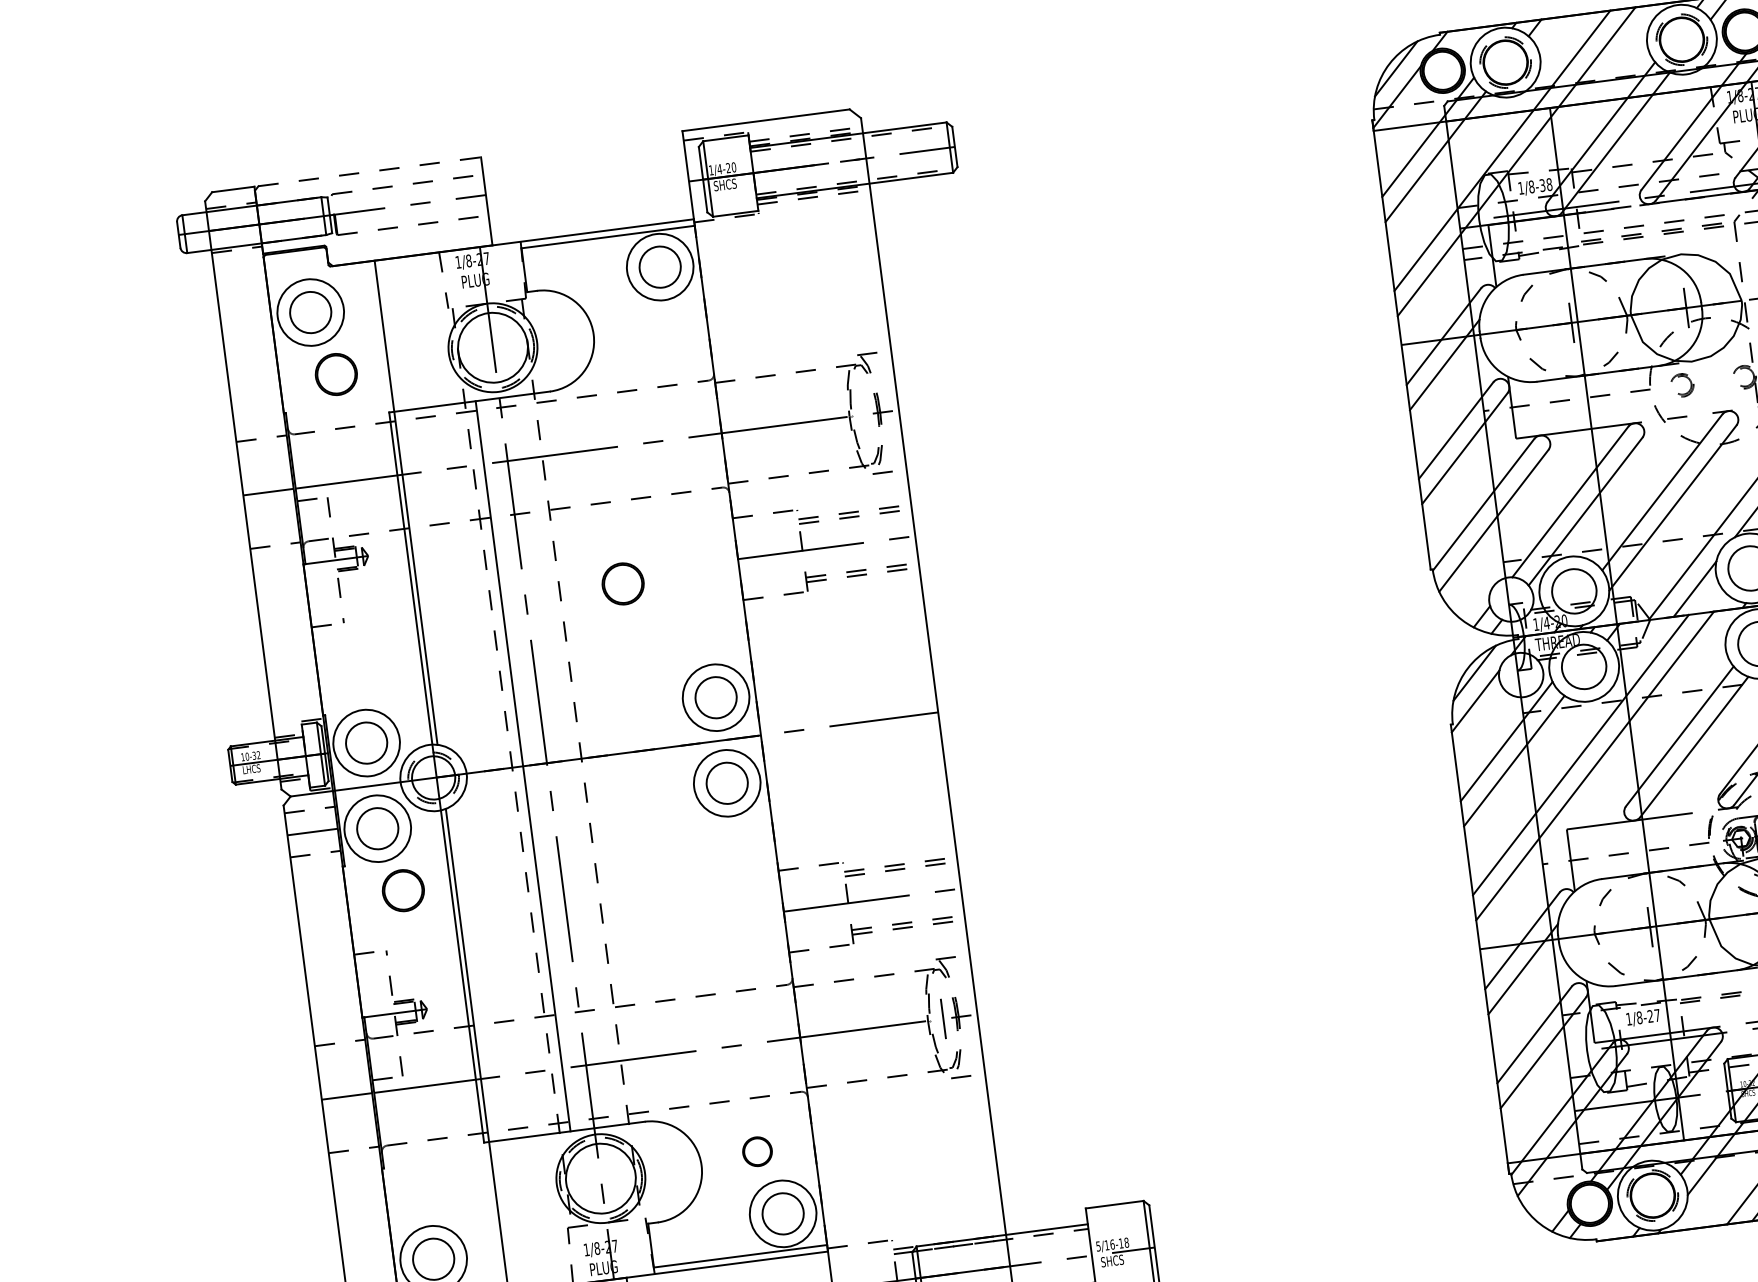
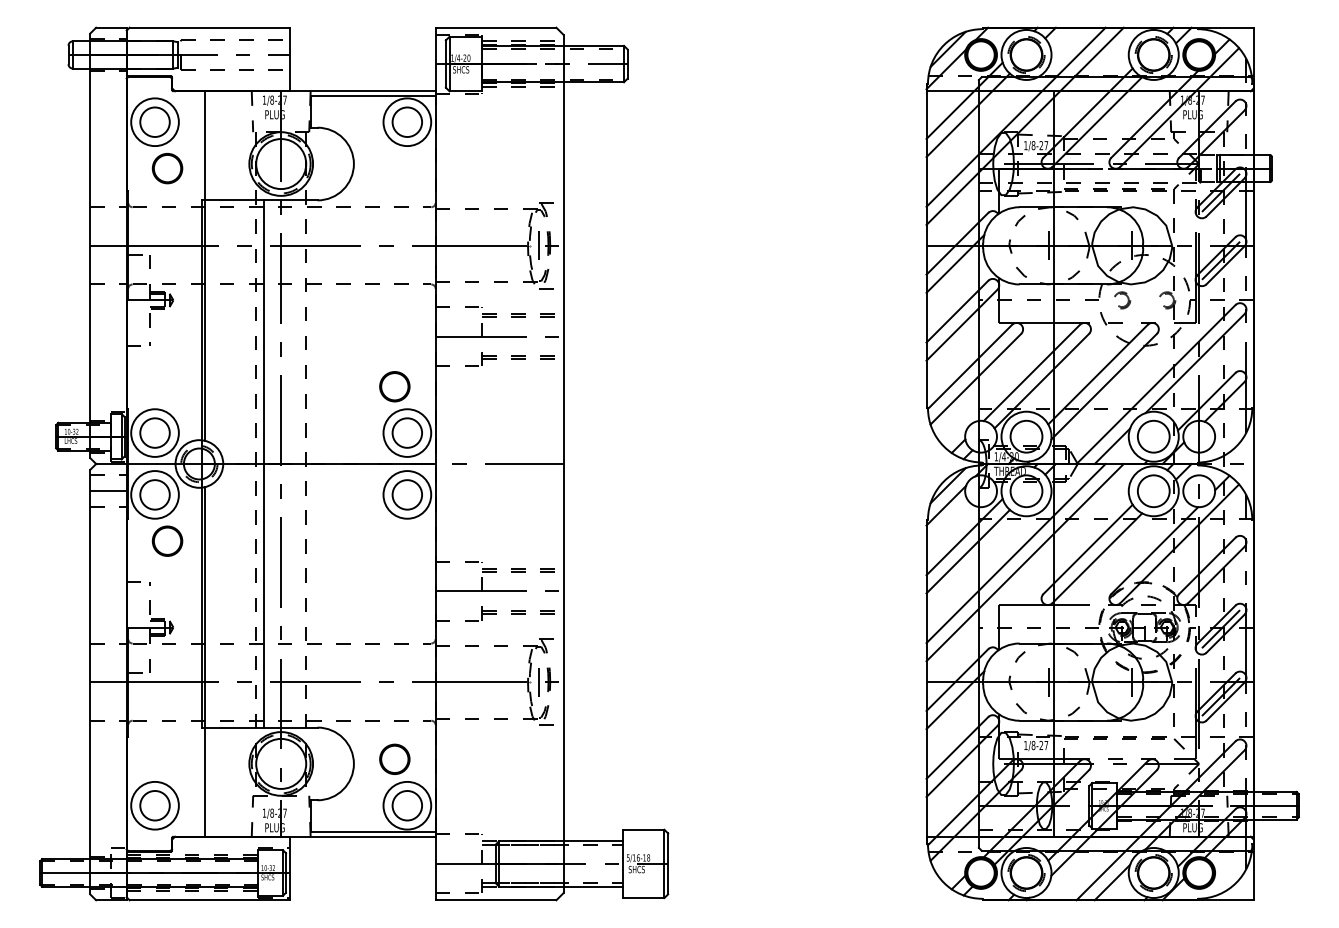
line: (370, 171) -> (210, 27), dashed -> solid
text: (1545, 184) -> (1043, 145), 1/8-38 -> 1/8-27
line: (865, 414) -> (539, 245), added
circle: (622, 583) -> (394, 386), moved
circle: (756, 1150) -> (394, 758), size x1.43

